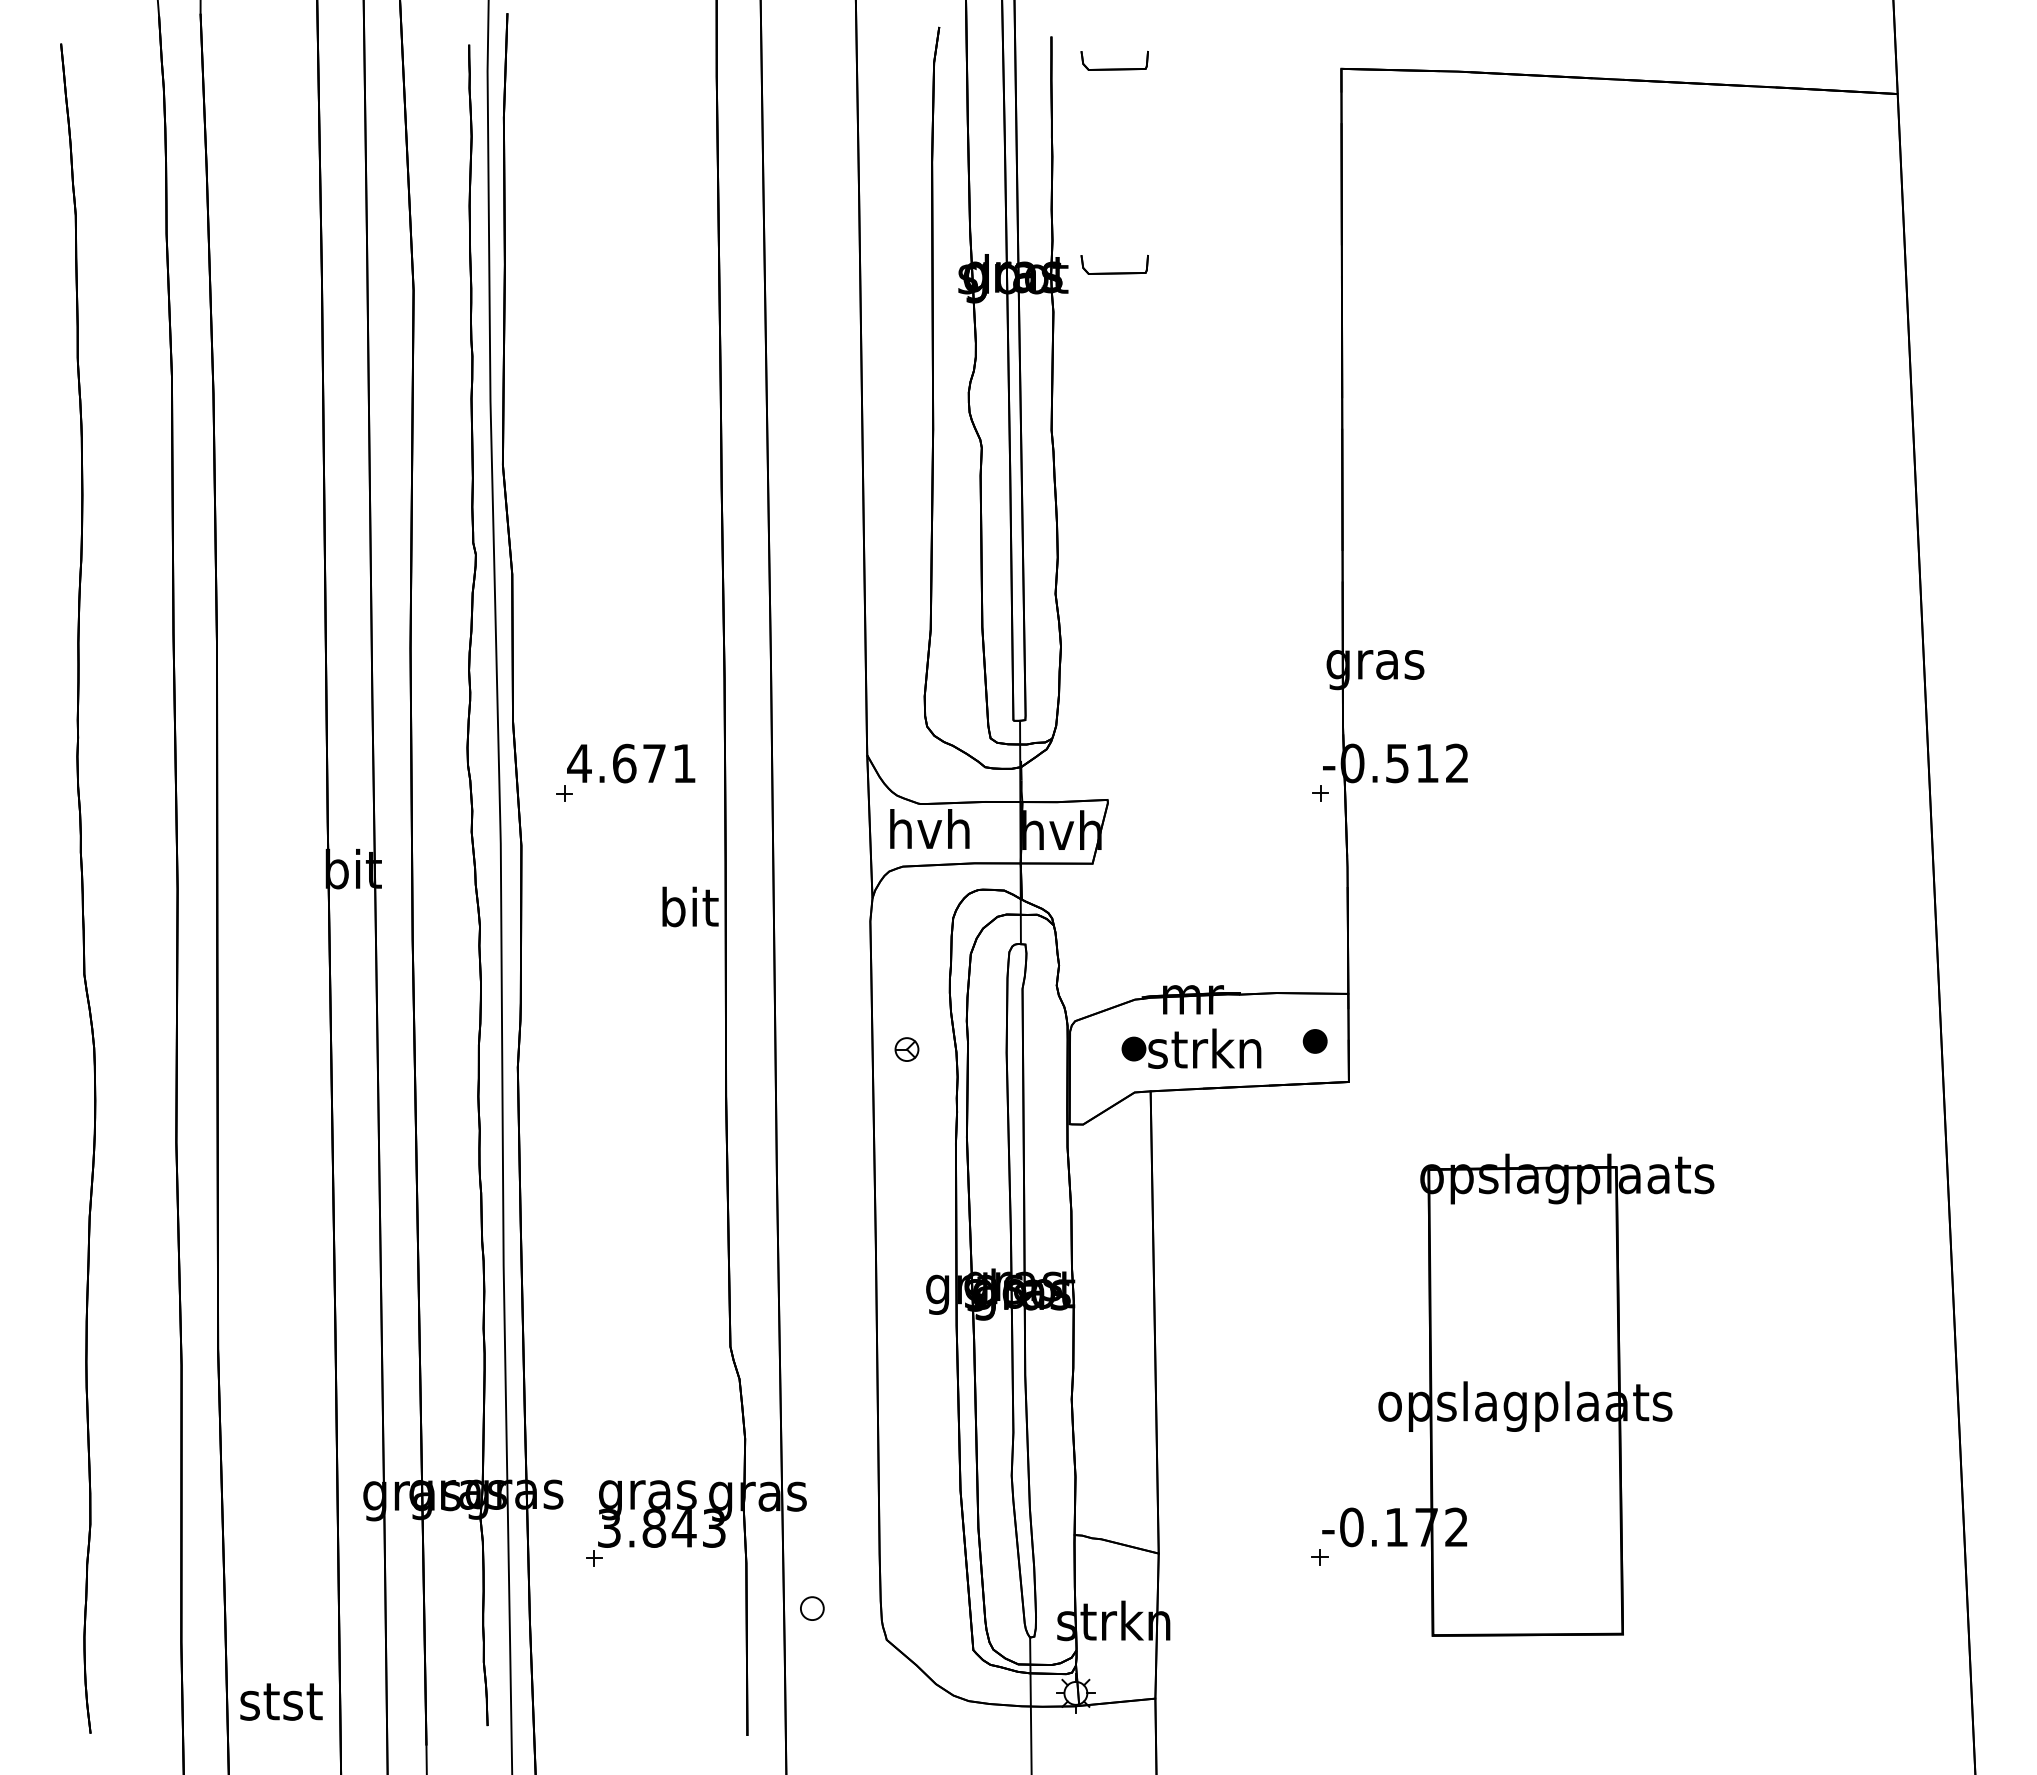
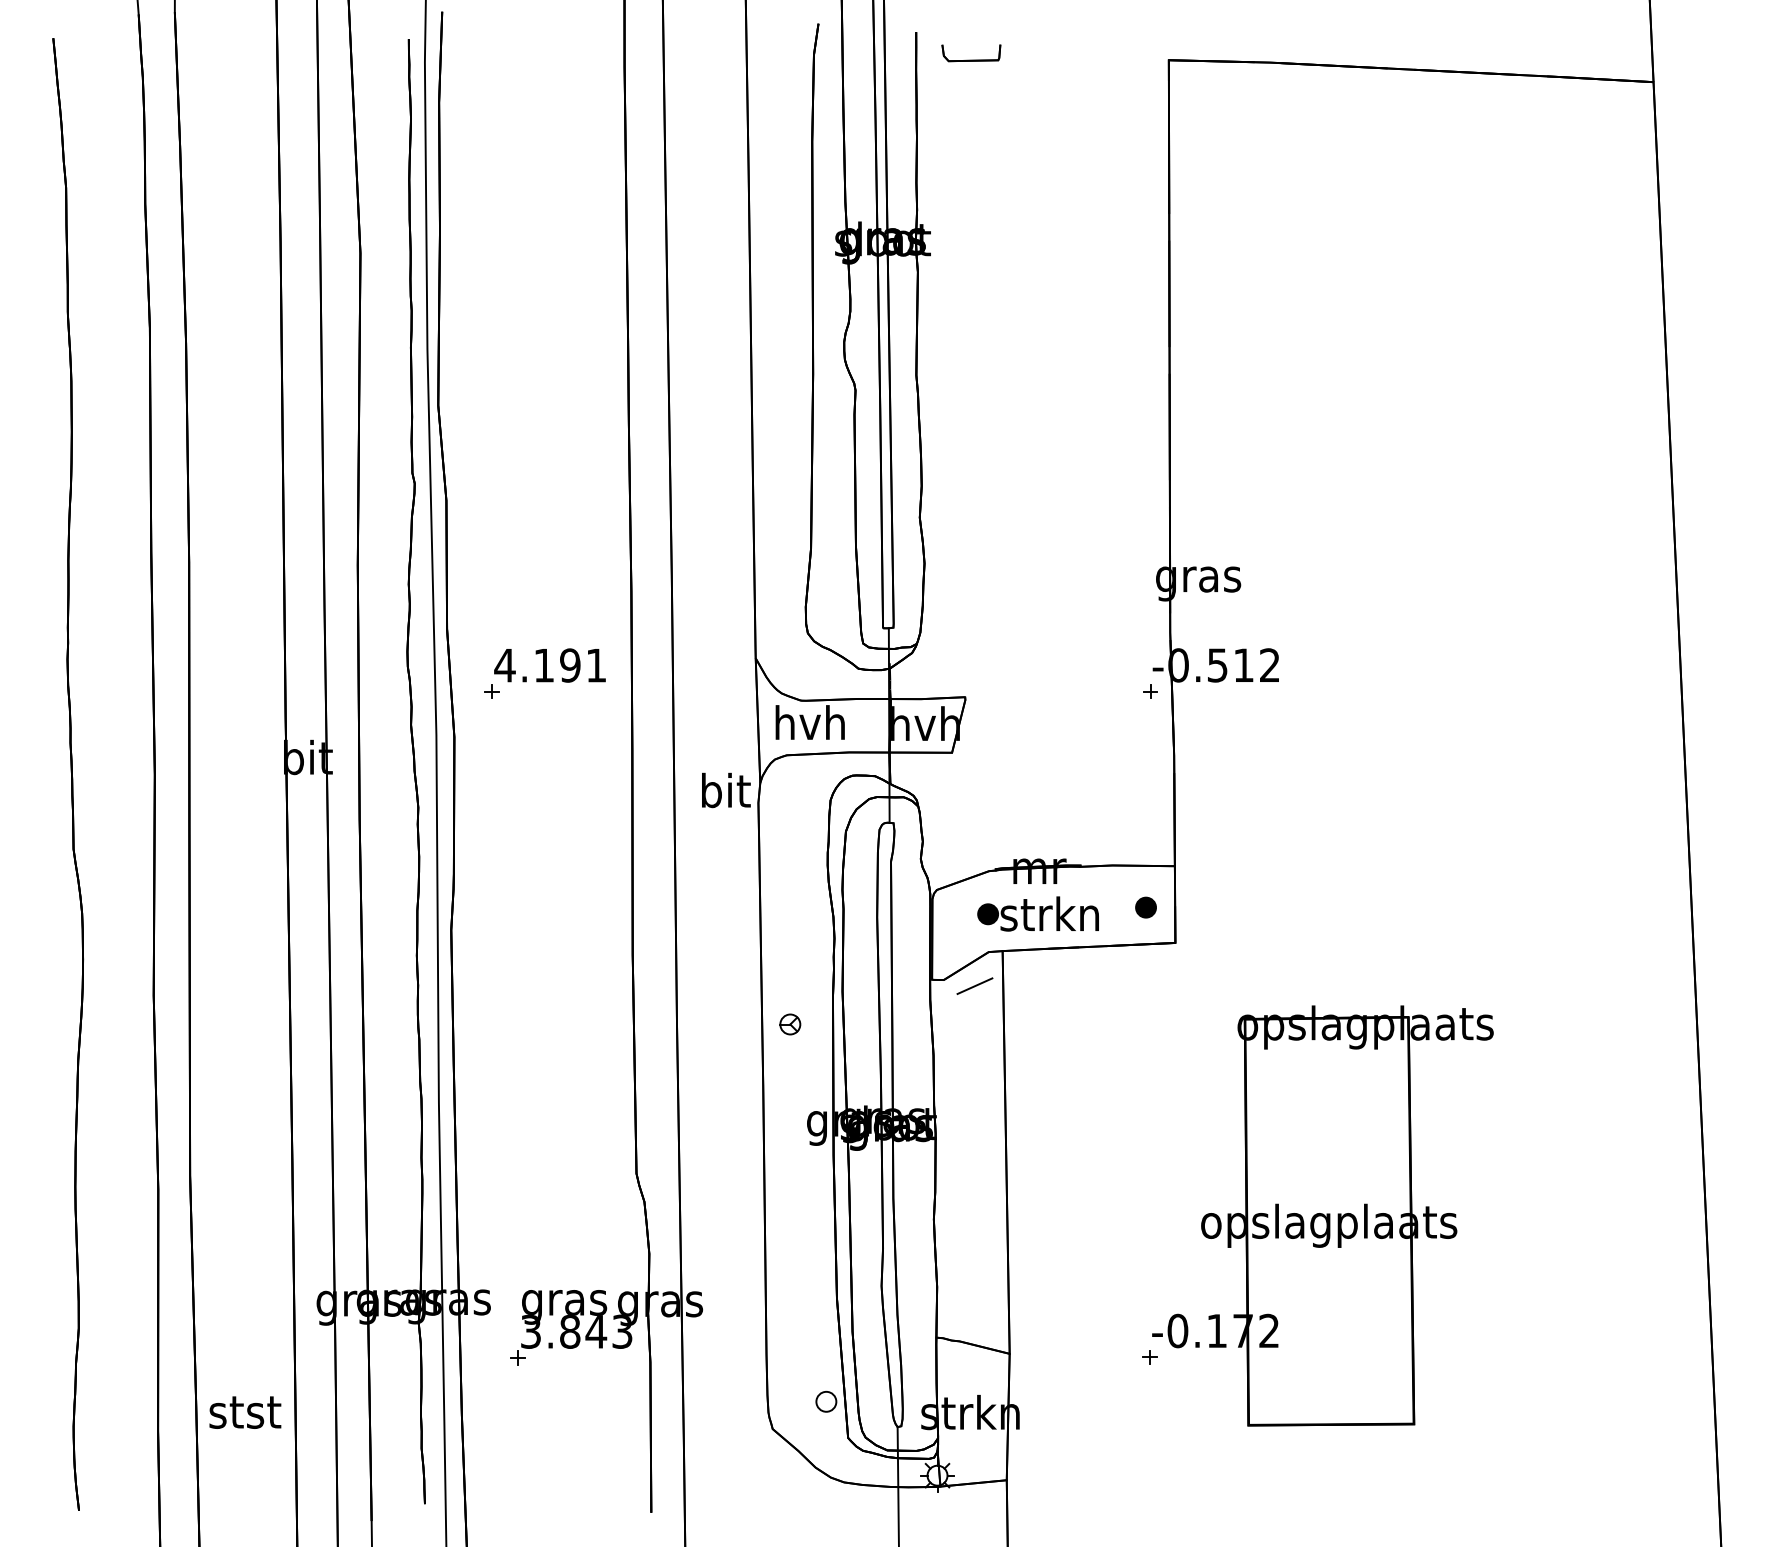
part: (1114, 272) -> (971, 237), removed
text: (639, 763) -> (557, 665), 4.671 -> 4.191
text: (690, 906) -> (726, 790), moved
part: (906, 1049) -> (789, 1024), moved
line: (1118, 1131) -> (974, 986), added
part: (812, 1608) -> (826, 1401), moved
text: (281, 1701) -> (245, 1412), moved

